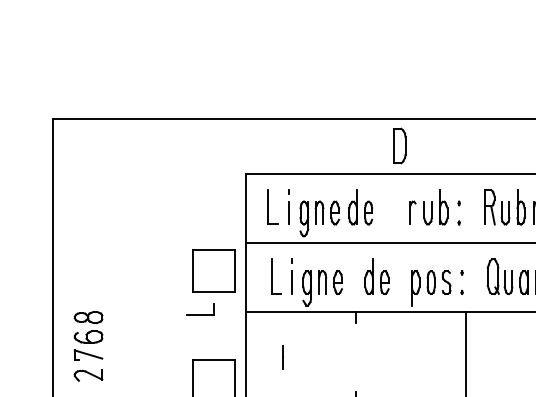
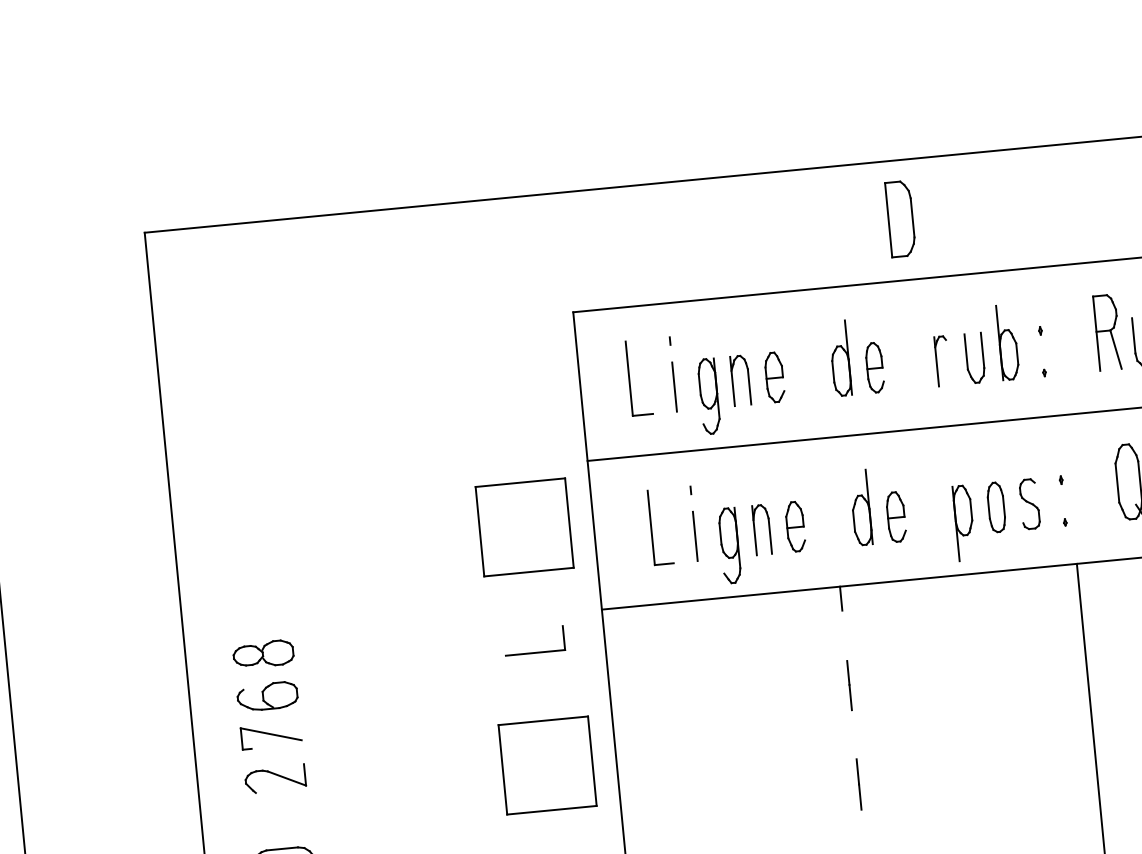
part: (360, 207) -> (856, 357), moved
part: (200, 309) -> (534, 641), moved
line: (282, 357) -> (848, 685), moved

